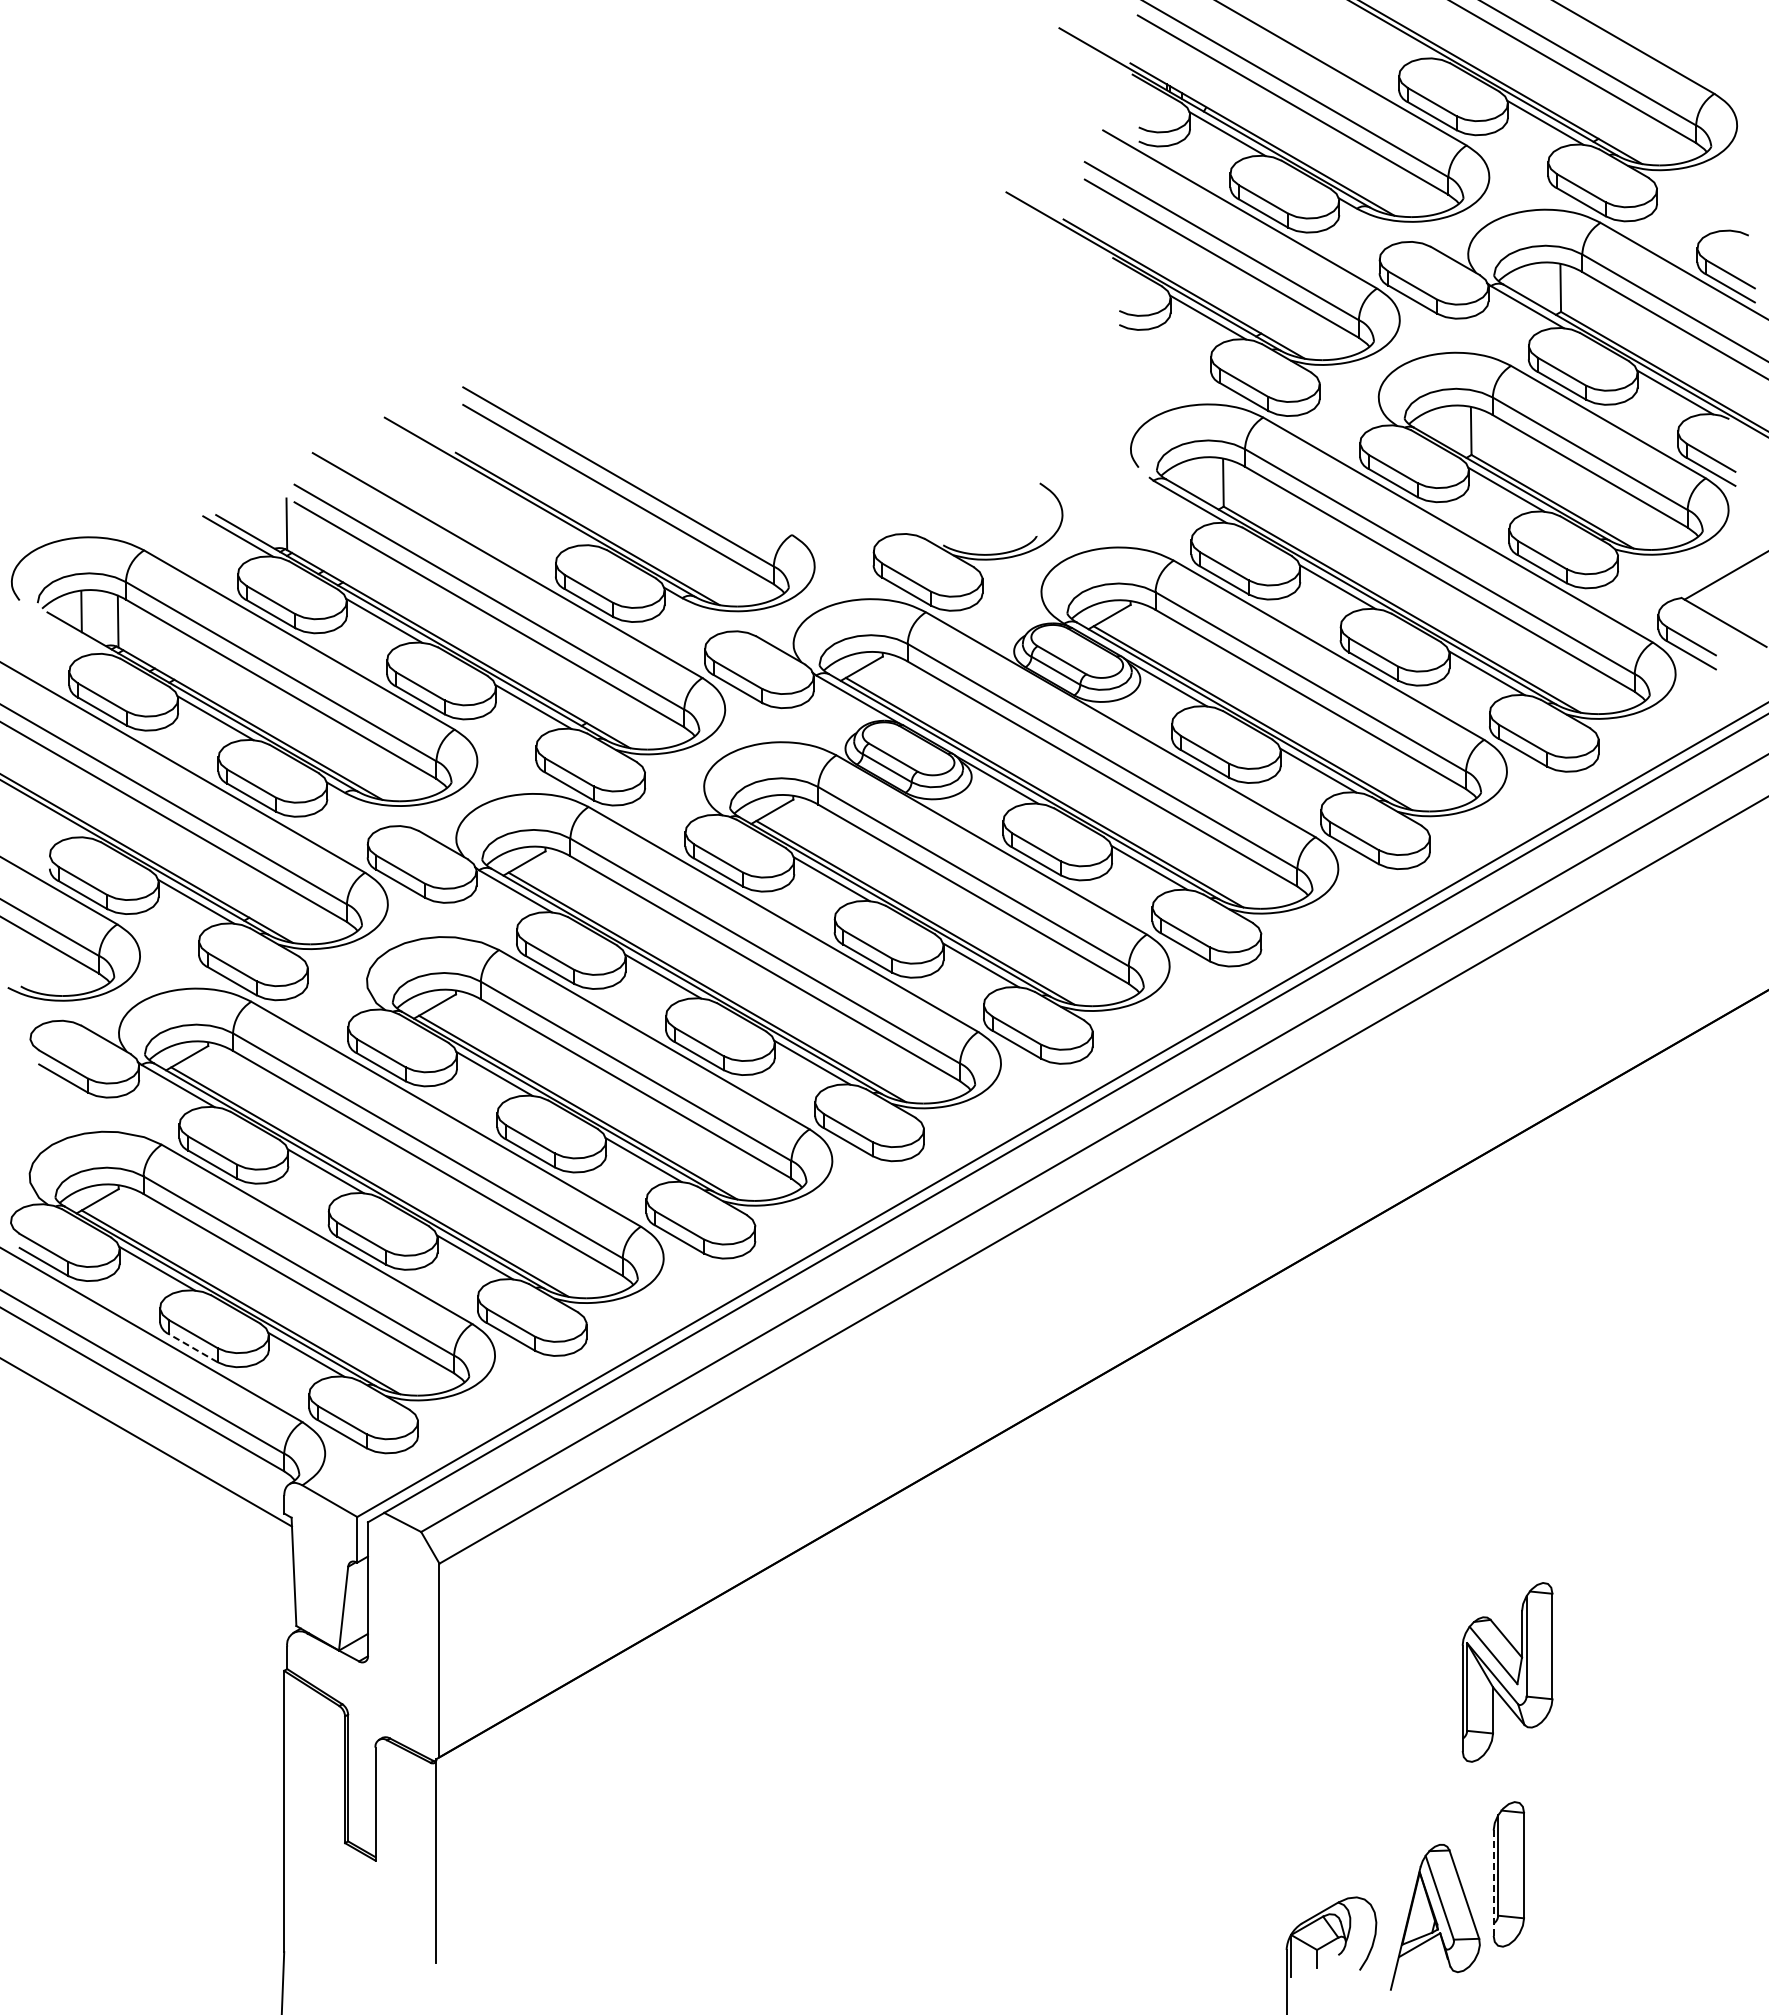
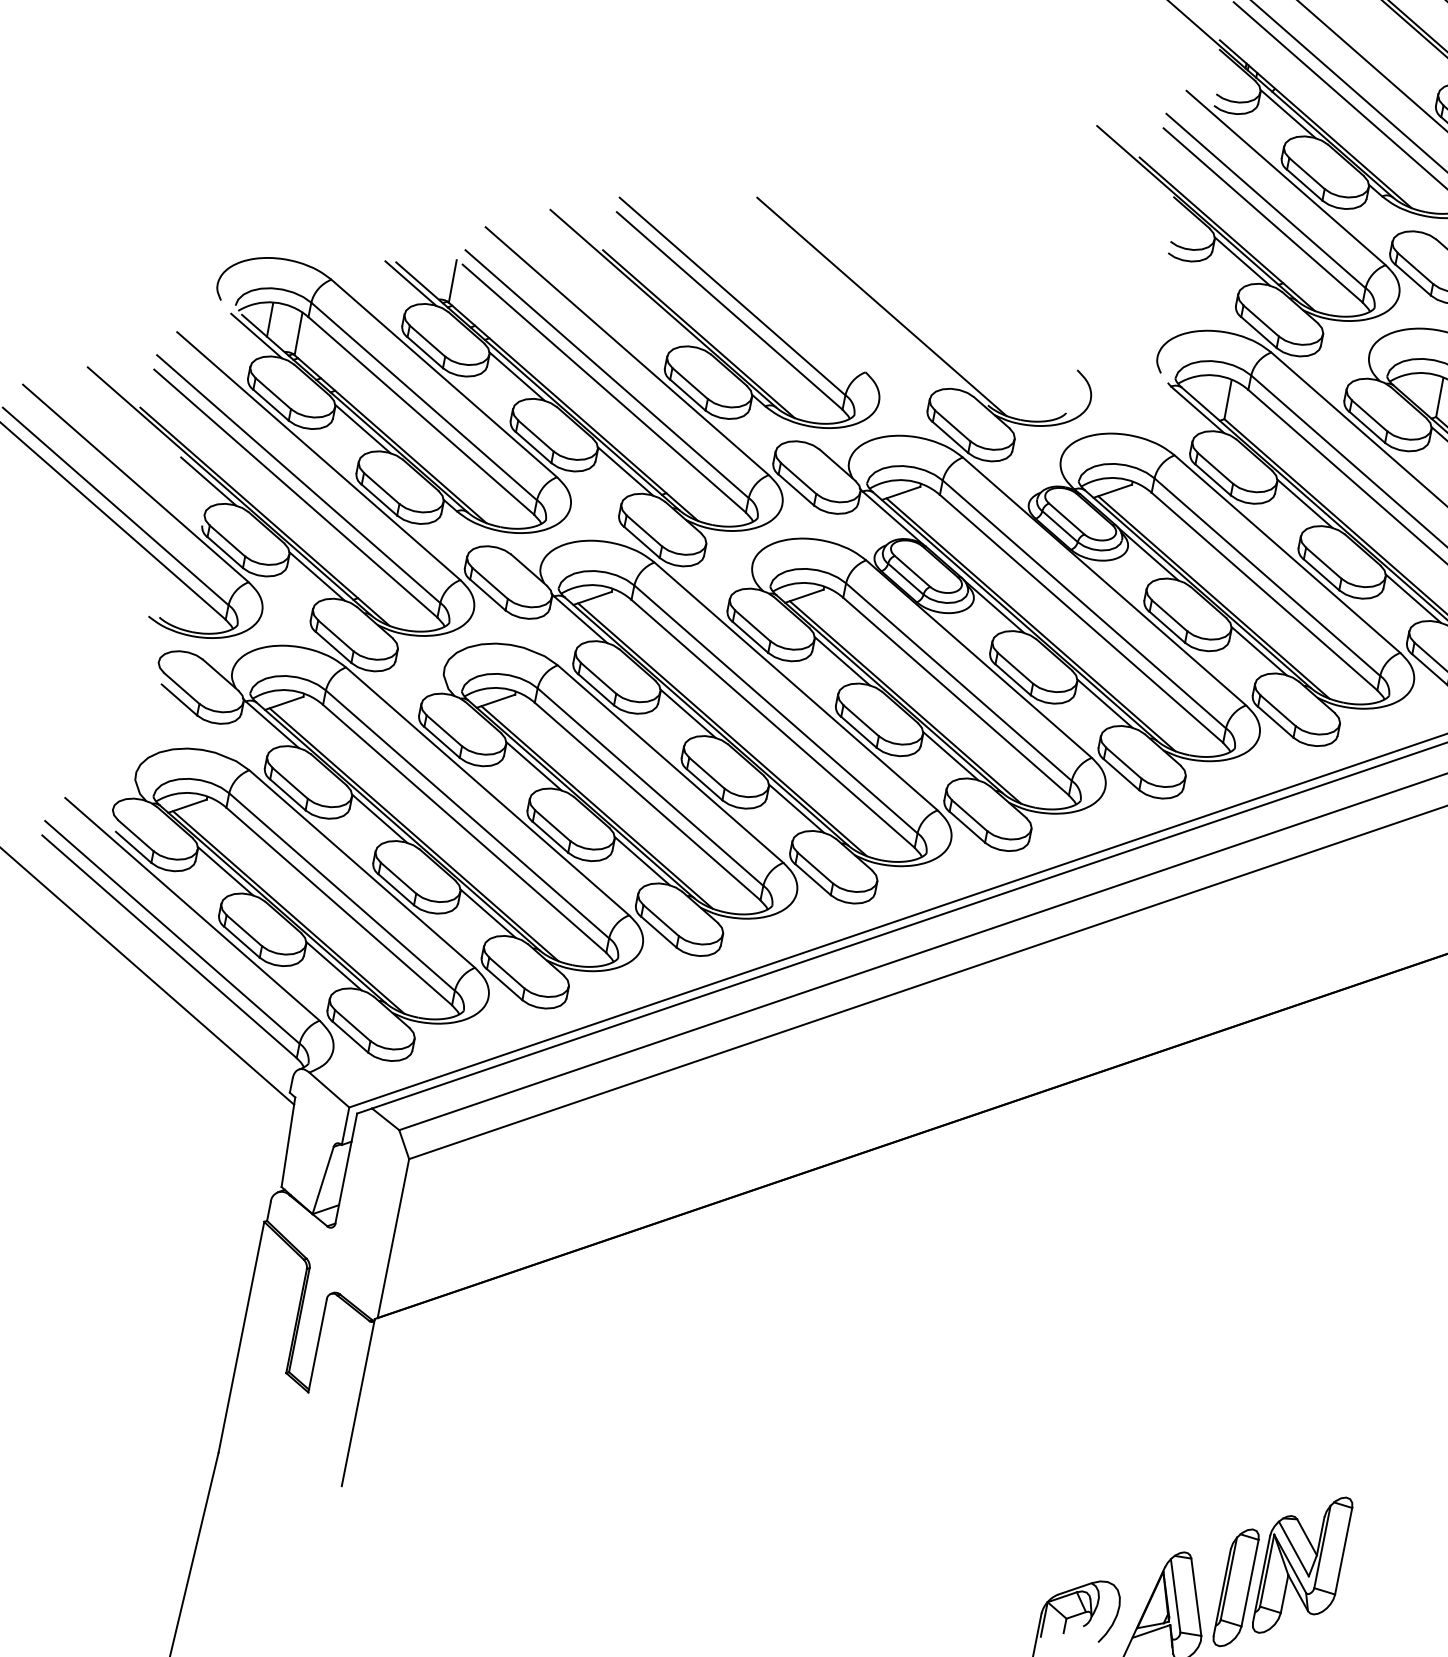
line: (795, 454) -> (881, 306), added
line: (69, 633) -> (256, 335), added
line: (46, 815) -> (208, 481), added
line: (192, 1347) -> (241, 941), dashed -> solid
part: (1507, 1672) -> (1302, 1565), moved
line: (1493, 1883) -> (1222, 1592), dashed -> solid

